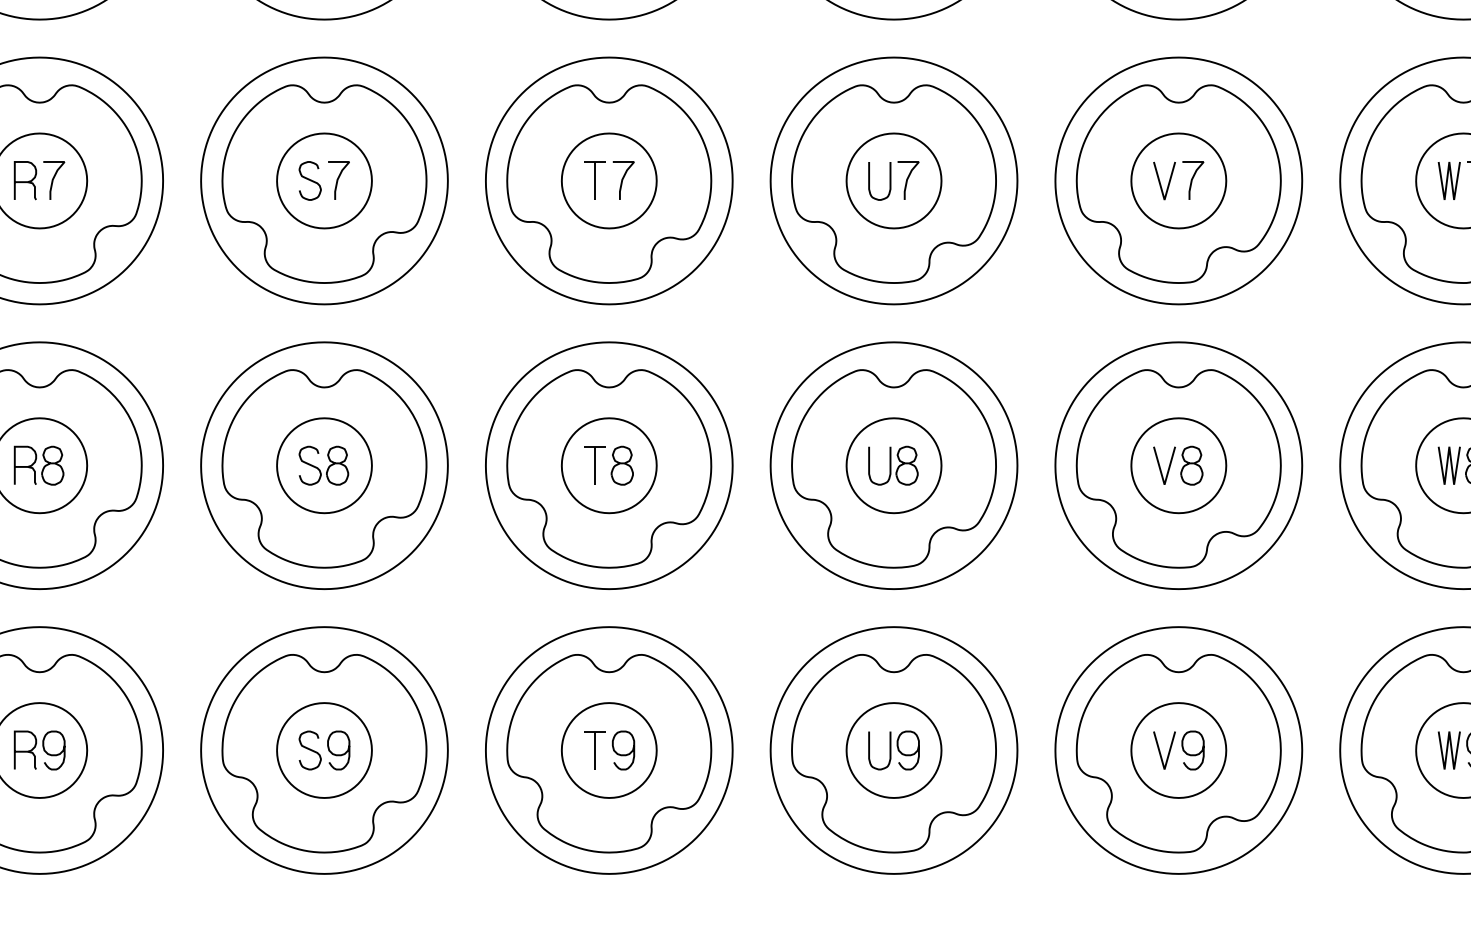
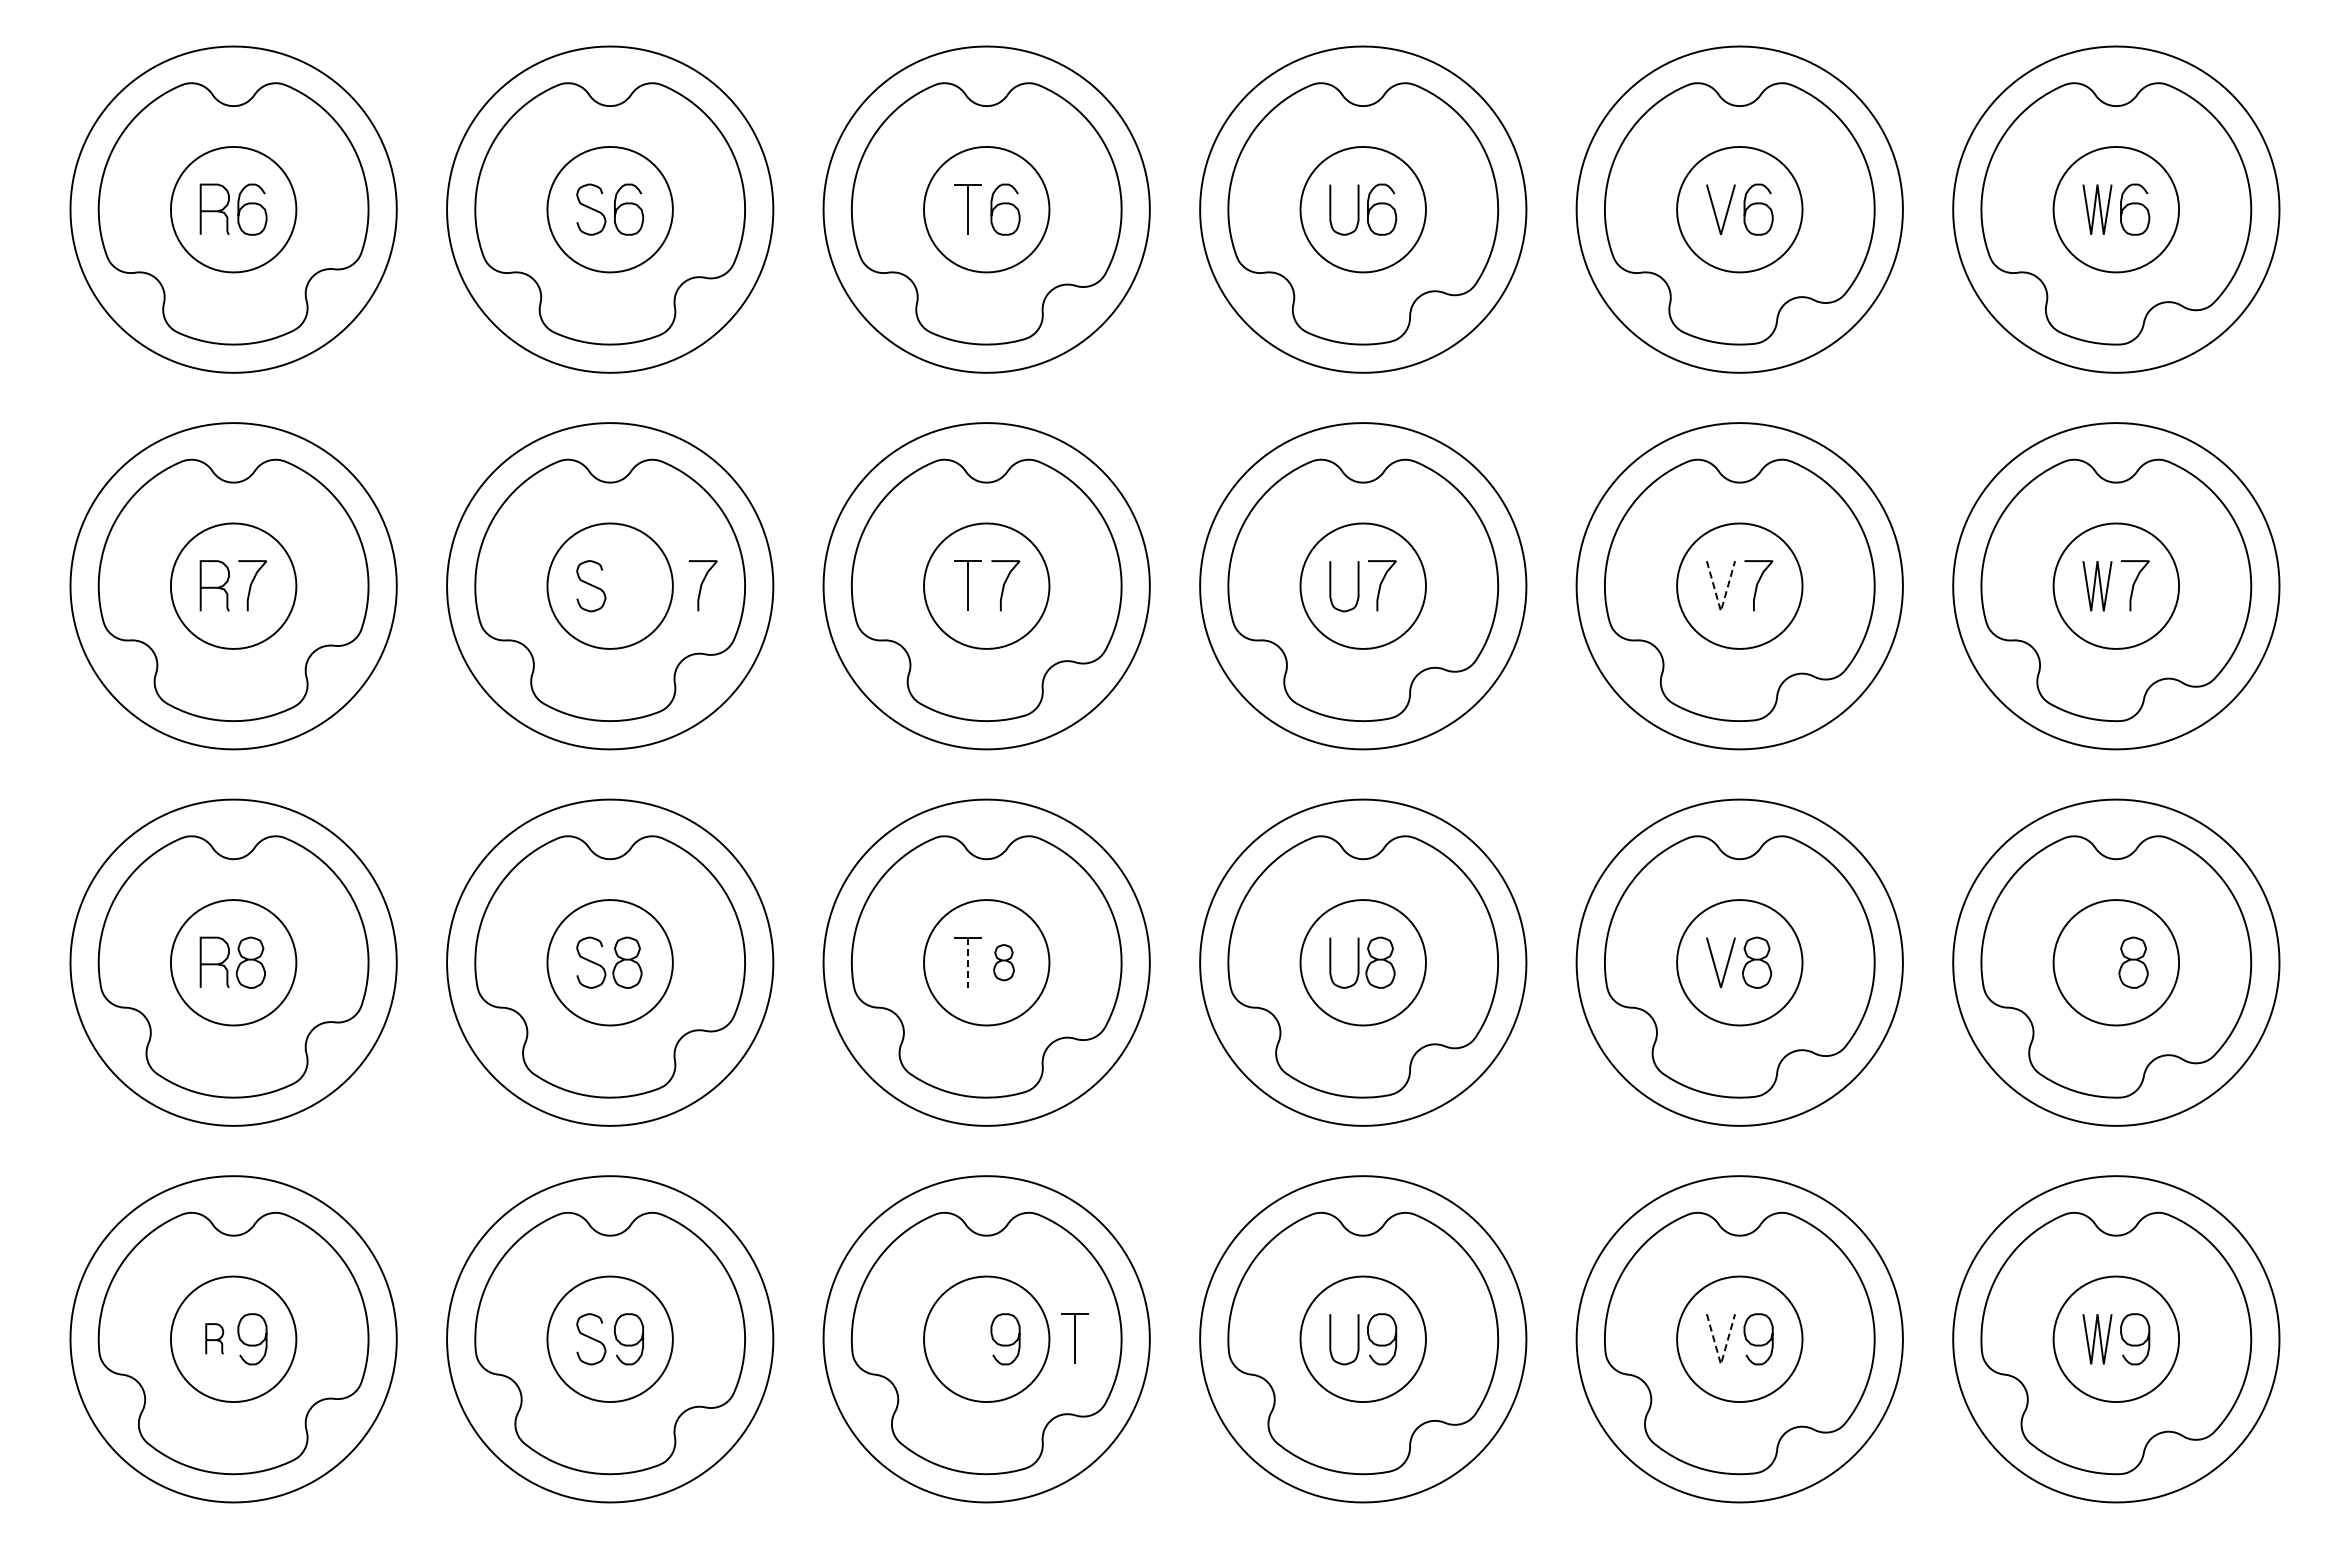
curve: (338, 180) -> (702, 585), moved
line: (1164, 200) -> (1720, 611), solid -> dashed
part: (621, 465) -> (1003, 962), size x0.7
line: (1447, 465) -> (2095, 962), removed
line: (594, 466) -> (967, 963), solid -> dashed
part: (25, 749) -> (214, 1338), size x0.6
part: (594, 749) -> (1074, 1338), moved
line: (1164, 769) -> (1720, 1364), solid -> dashed

